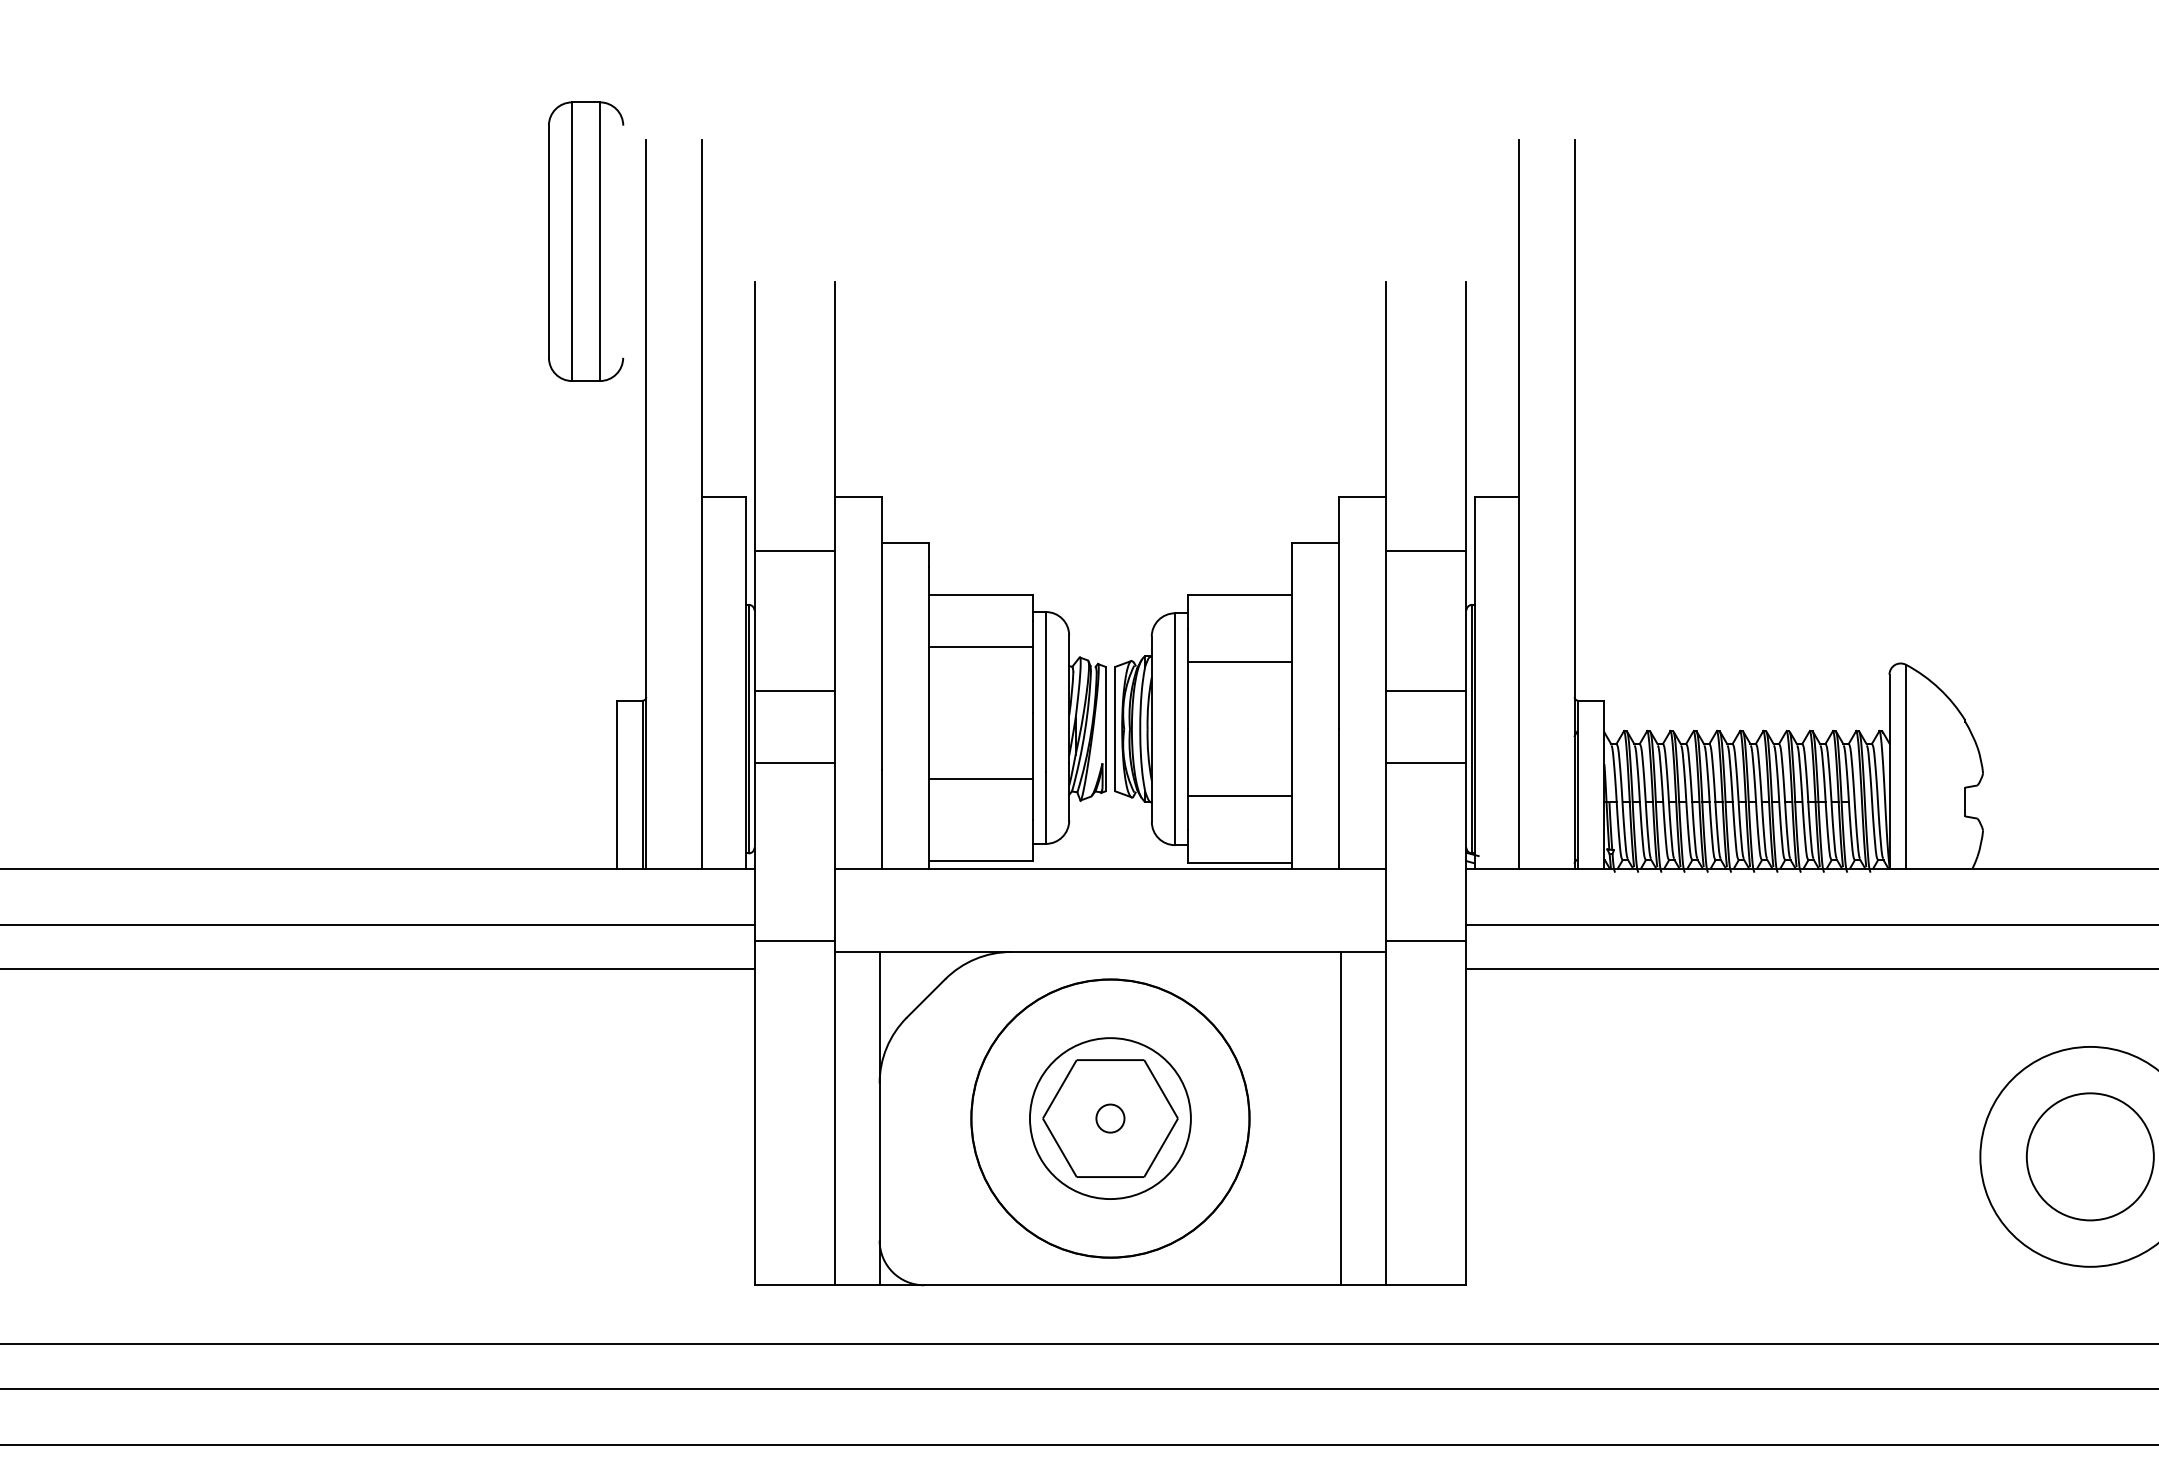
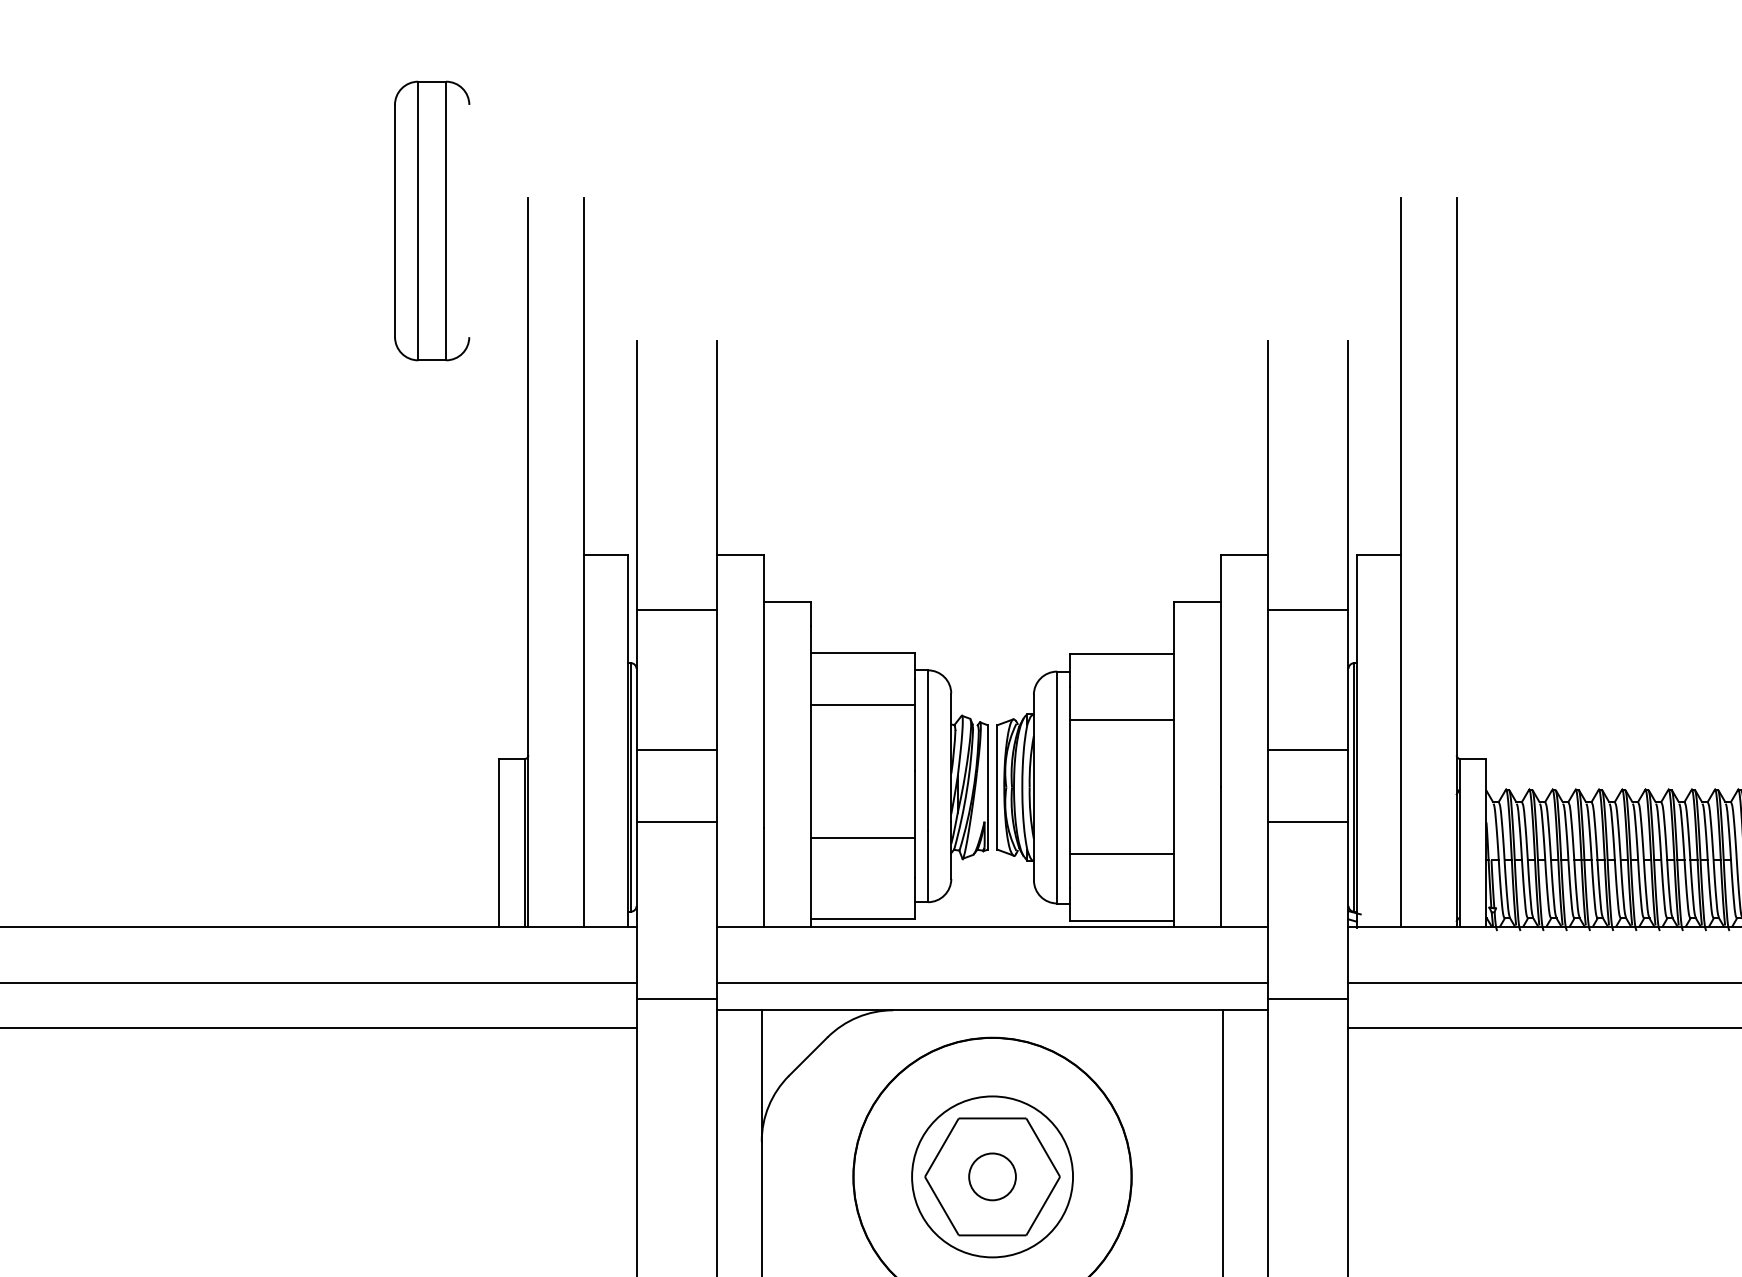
part: (586, 241) -> (432, 220), moved
line: (1110, 924) -> (992, 982), added
circle: (1110, 1118) -> (992, 1176), size x1.67

